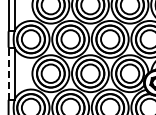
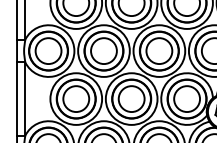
line: (8, 73) -> (16, 98), dashed -> solid

